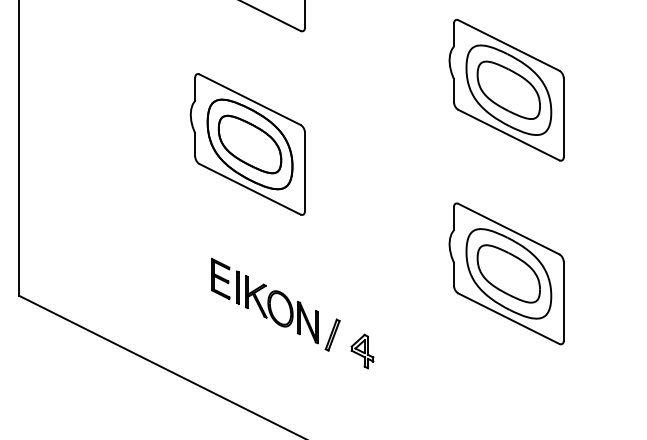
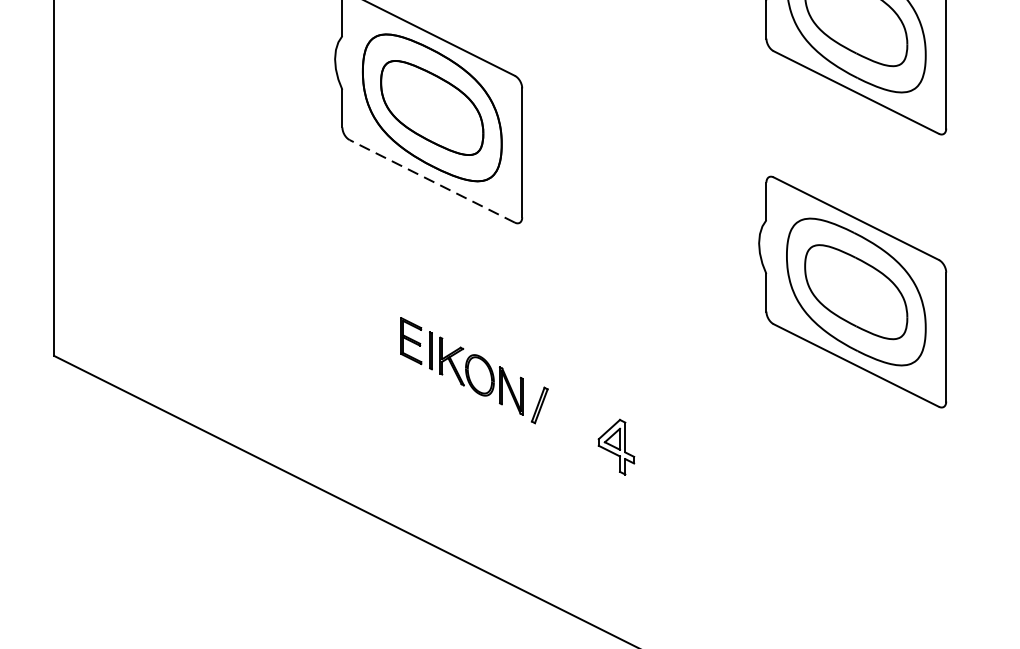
line: (249, 189) -> (431, 181), solid -> dashed
part: (506, 273) -> (852, 291), moved
part: (275, 304) -> (473, 370), size x0.7

